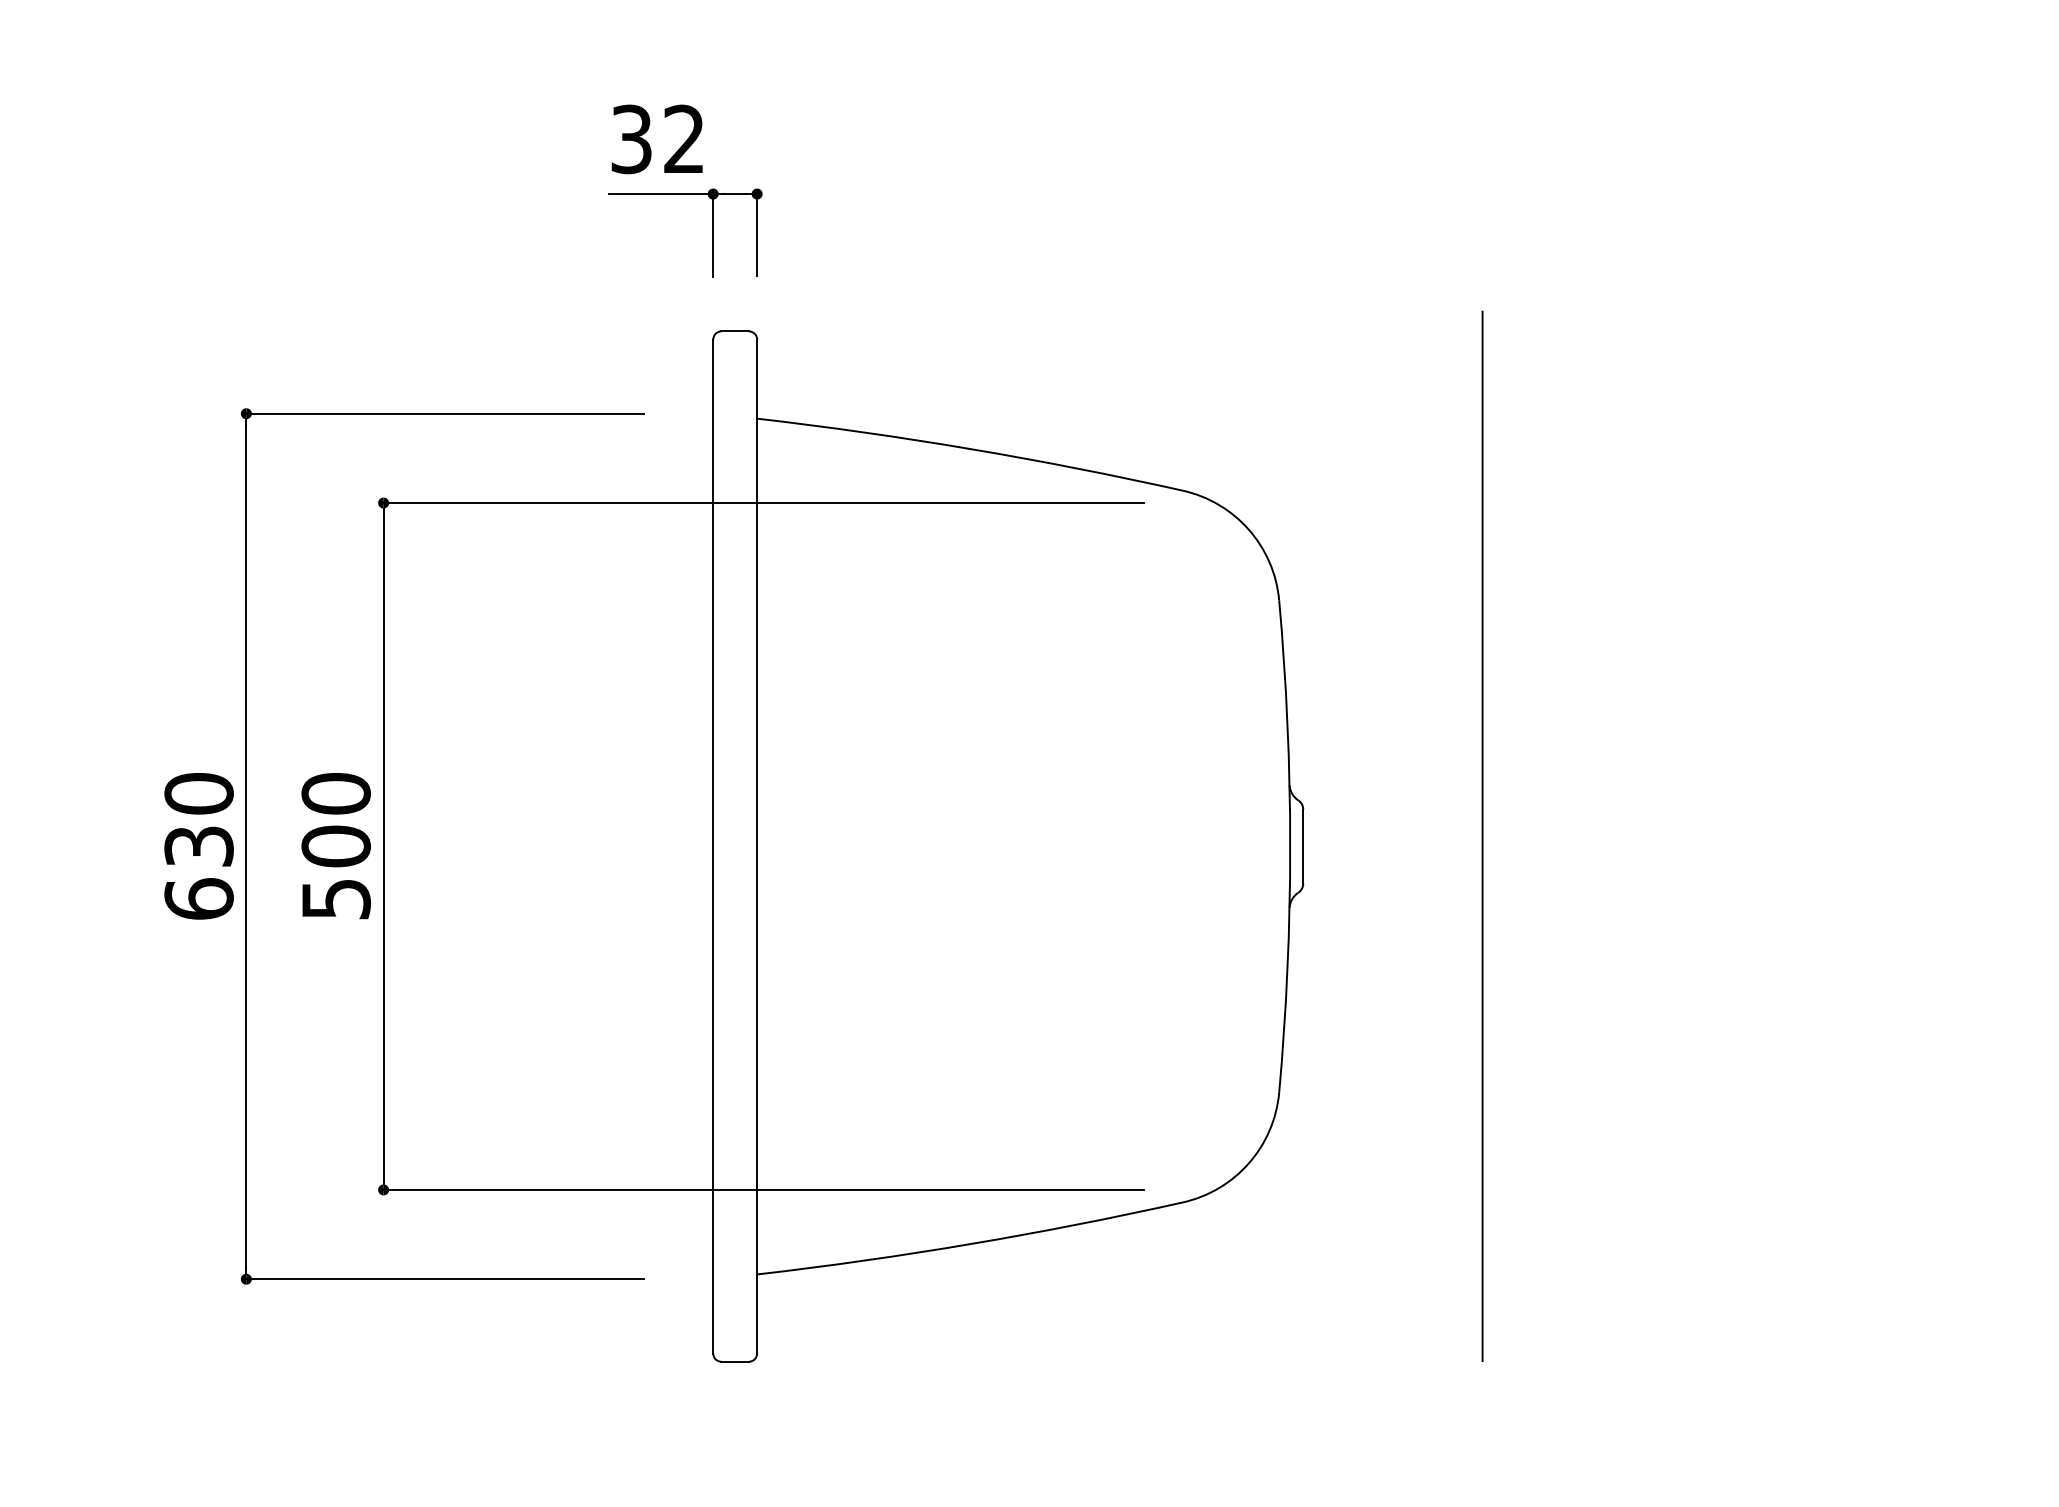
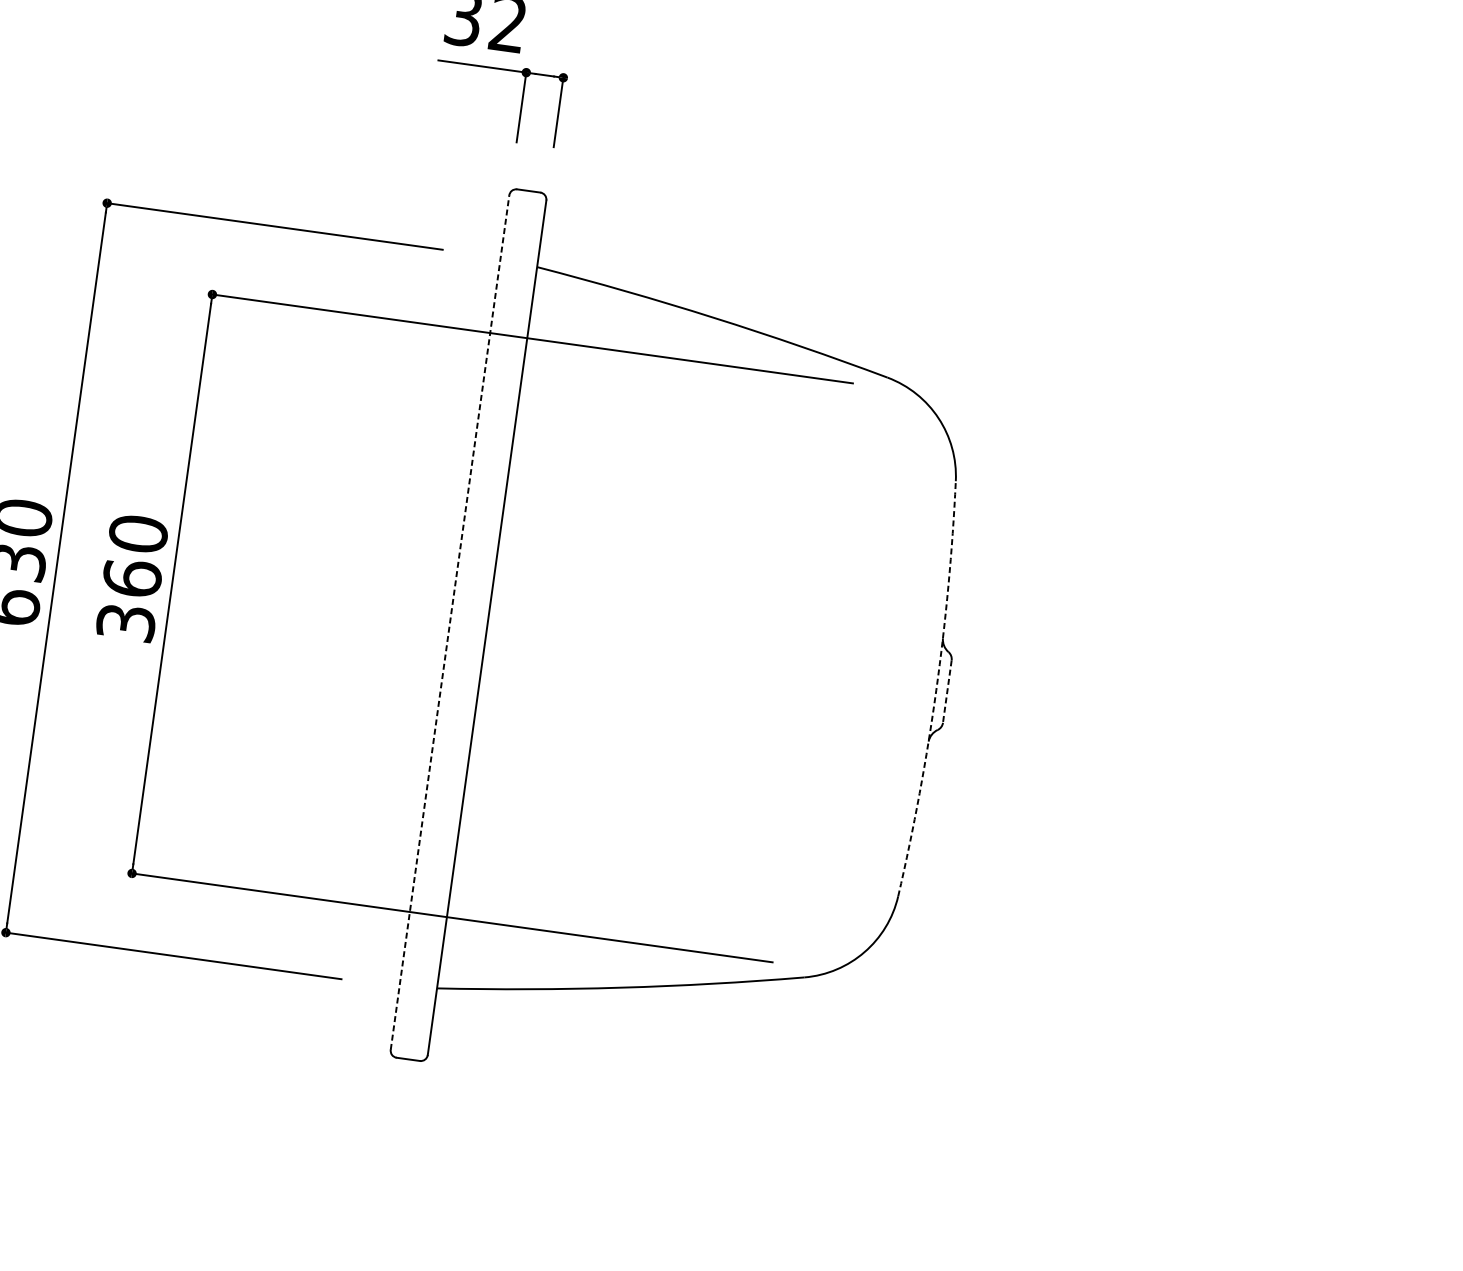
line: (1482, 836) -> (1099, 704), removed
line: (713, 846) -> (450, 622), solid -> dashed
arc: (1290, 846) -> (936, 690), solid -> dashed
line: (1303, 847) -> (947, 692), solid -> dashed
text: (335, 871) -> (128, 599), 500 -> 360

